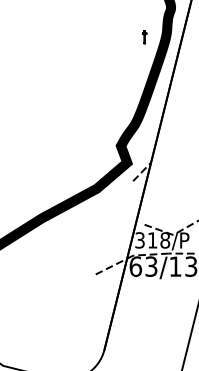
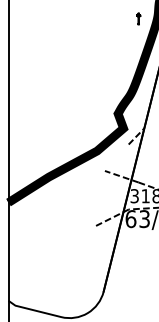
line: (124, 217) -> (121, 176), added

